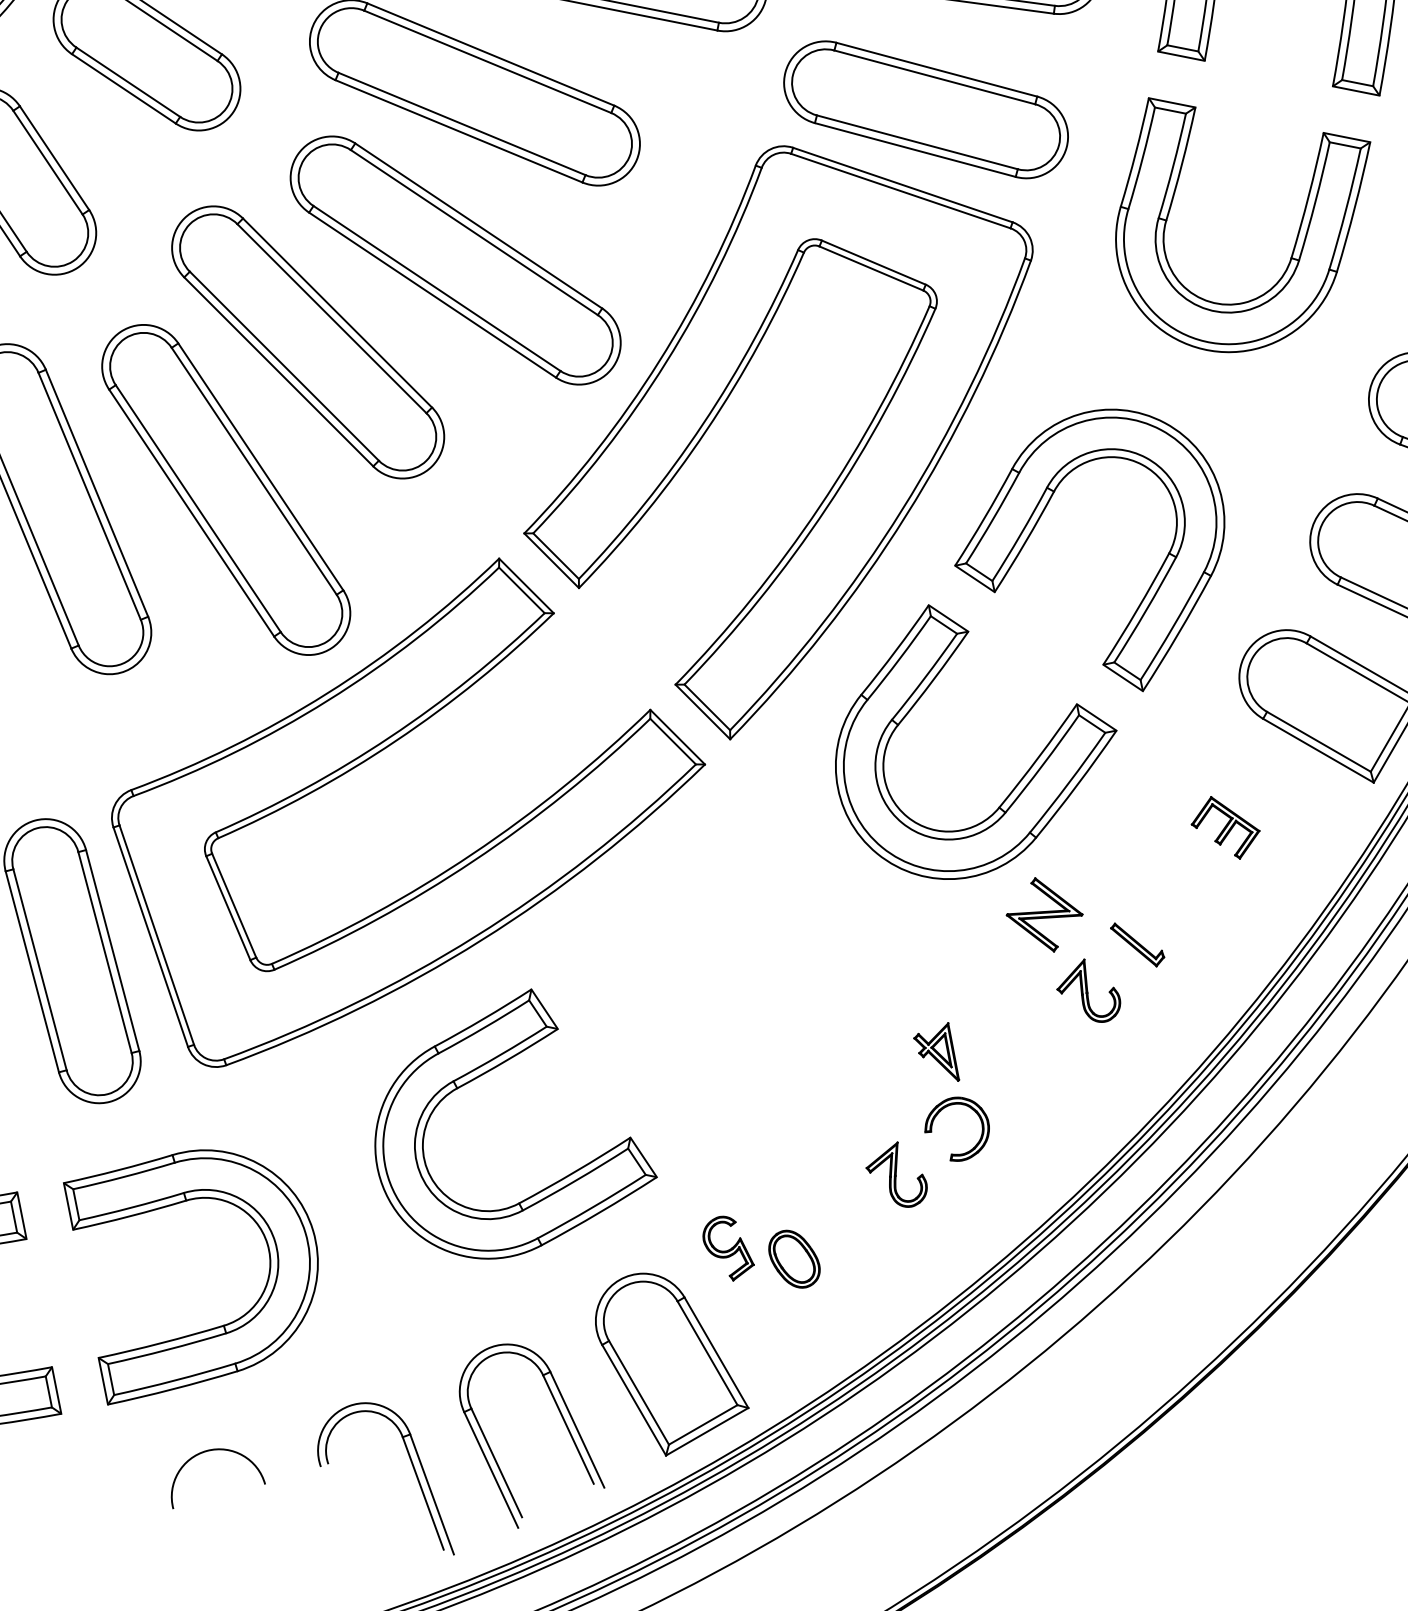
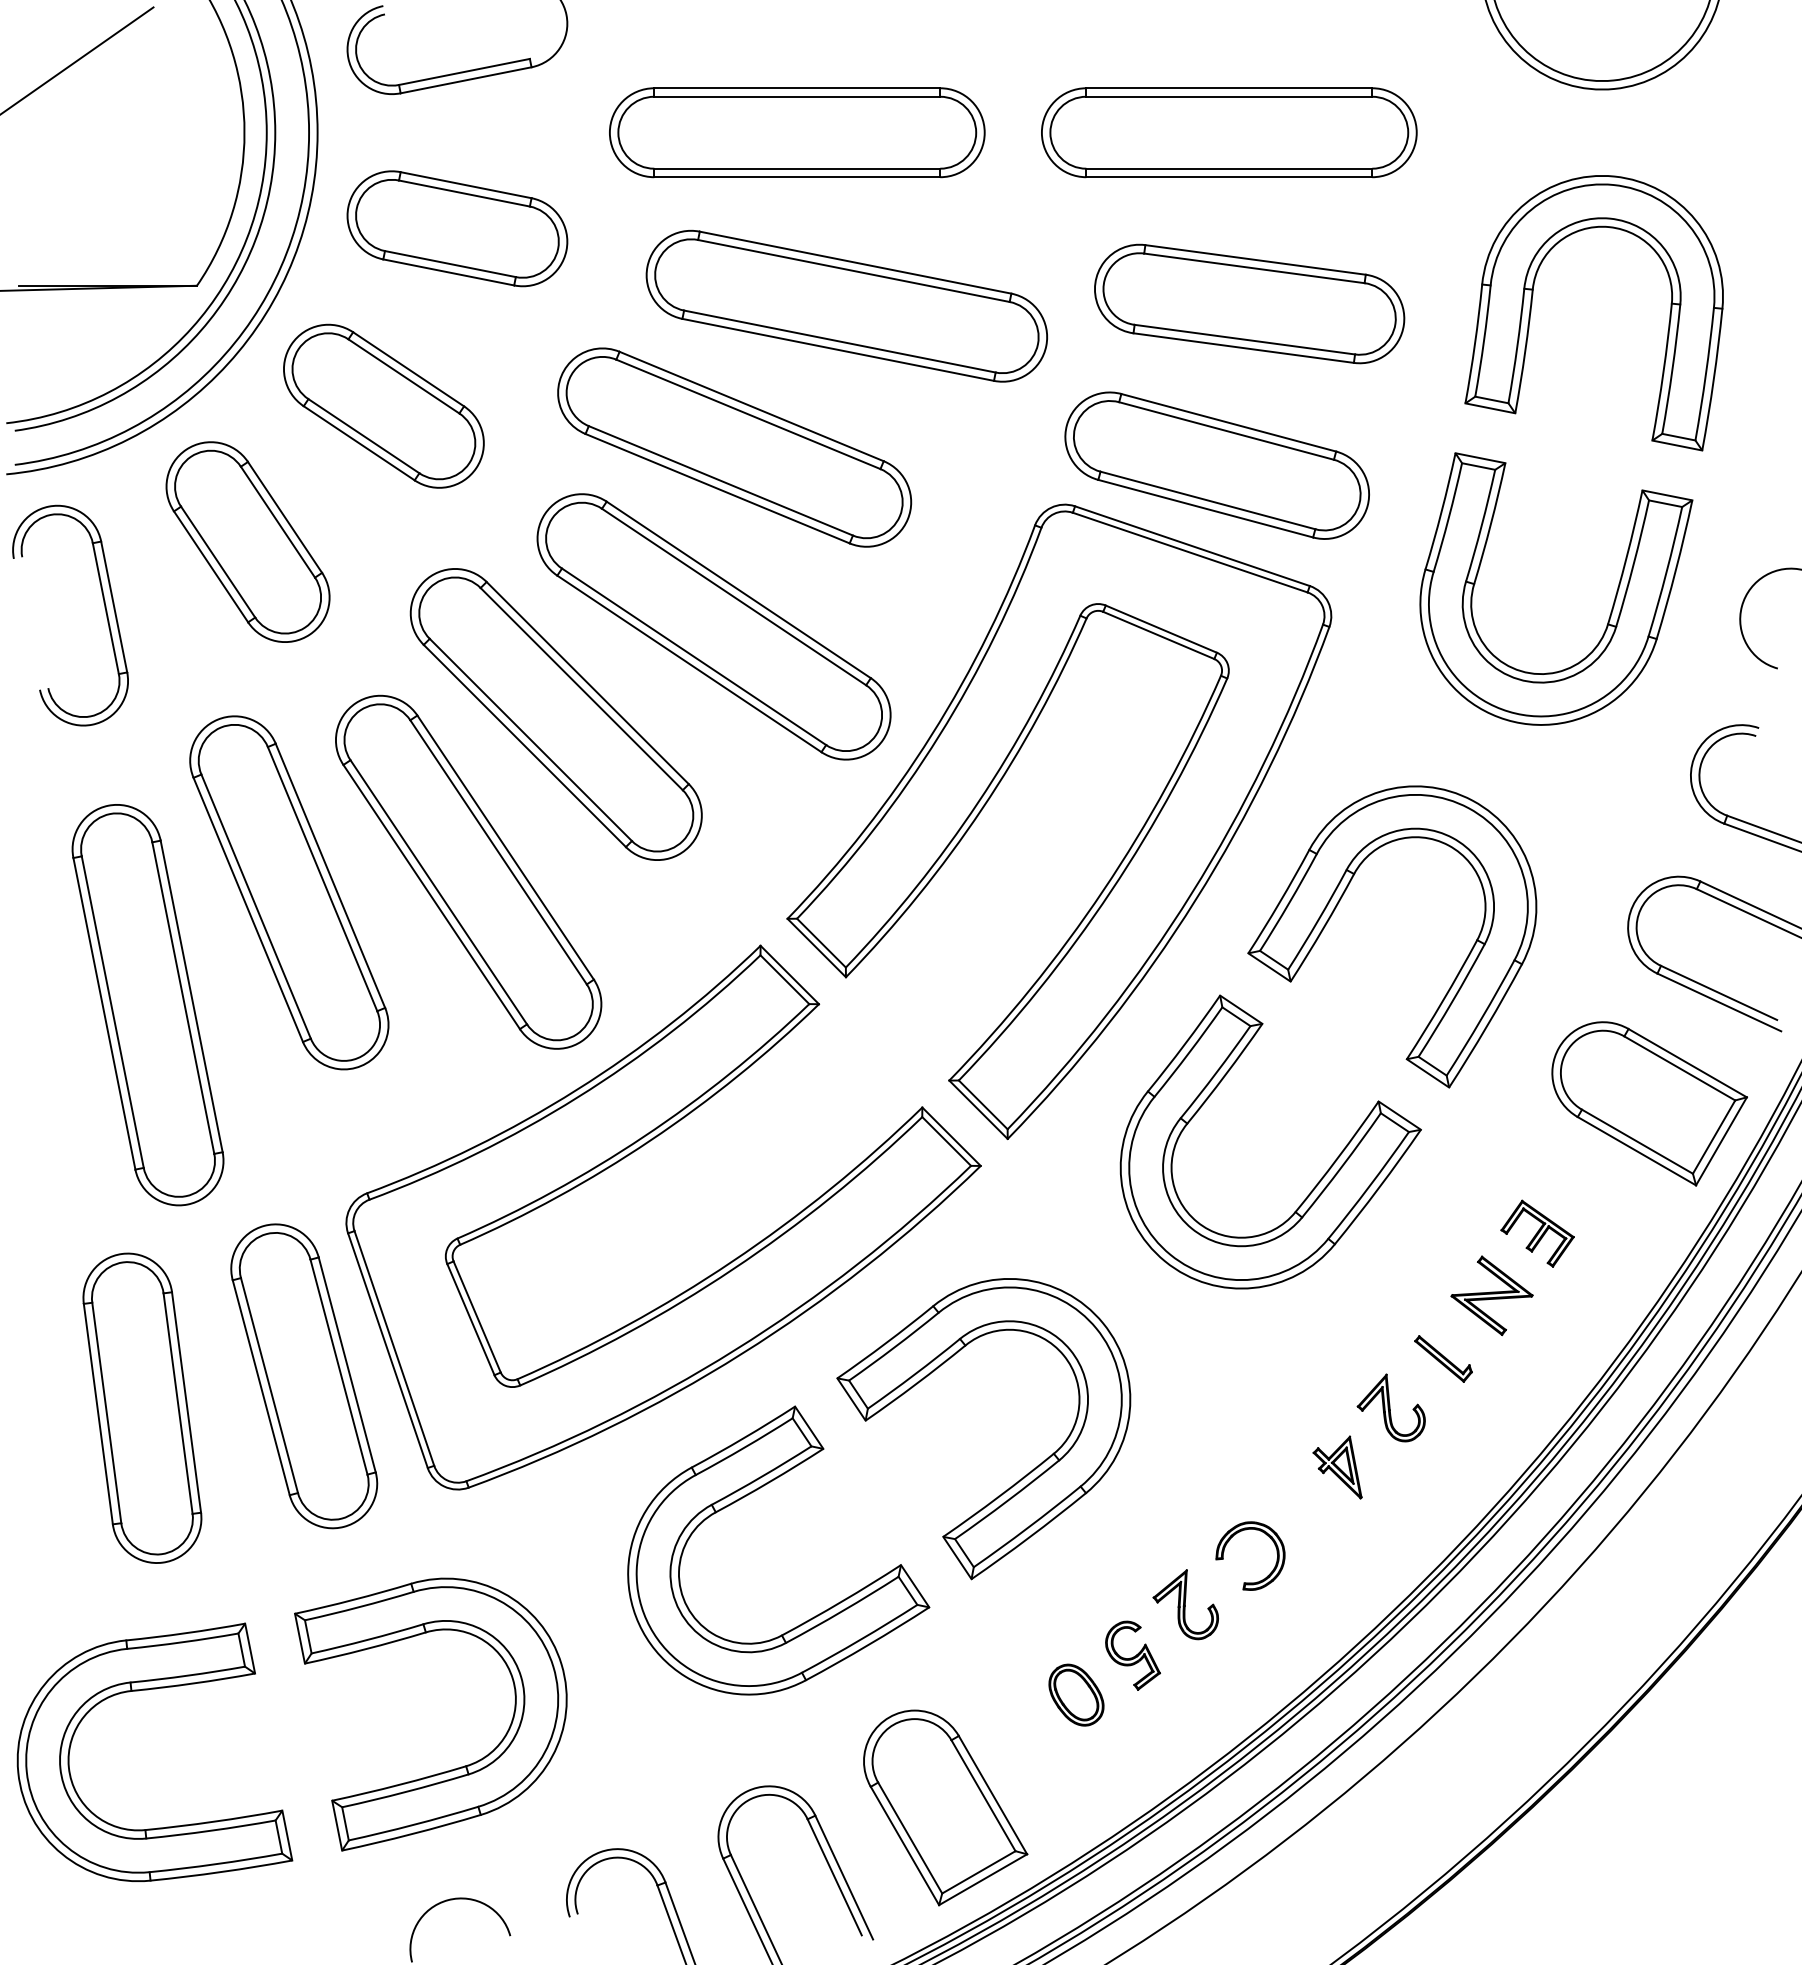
part: (1044, 914) -> (1491, 1295), moved
part: (936, 1052) -> (1337, 1467), moved
part: (741, 1057) -> (1019, 1479), added
part: (728, 1248) -> (1132, 1655), moved

